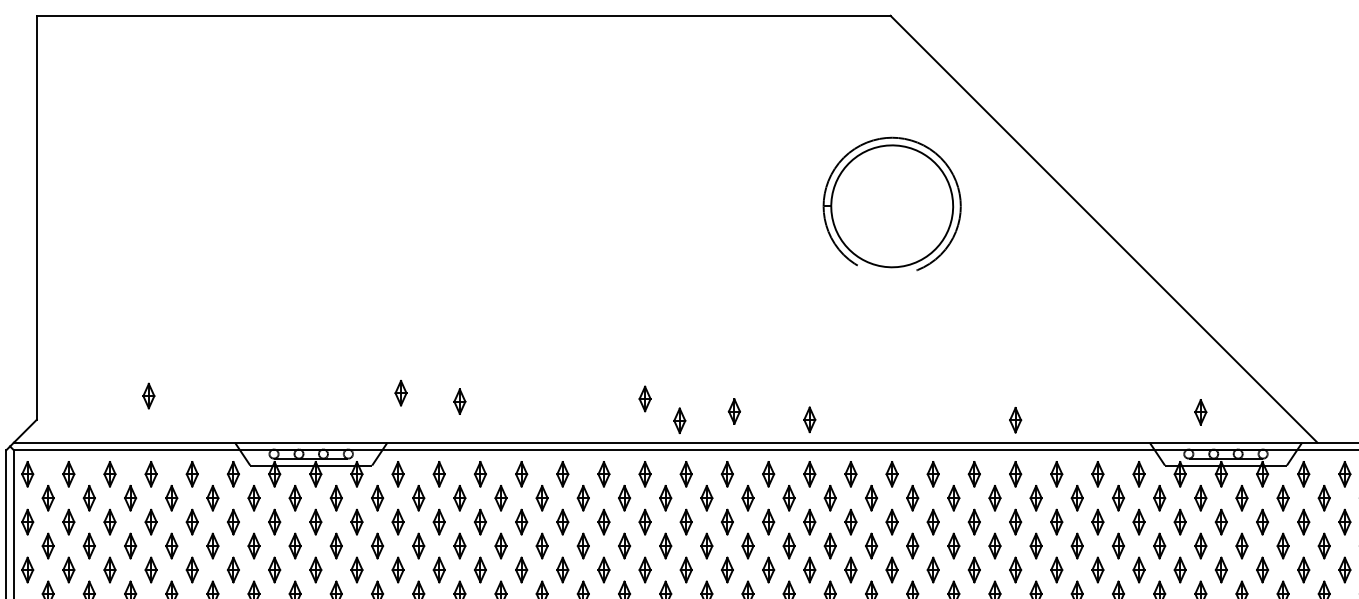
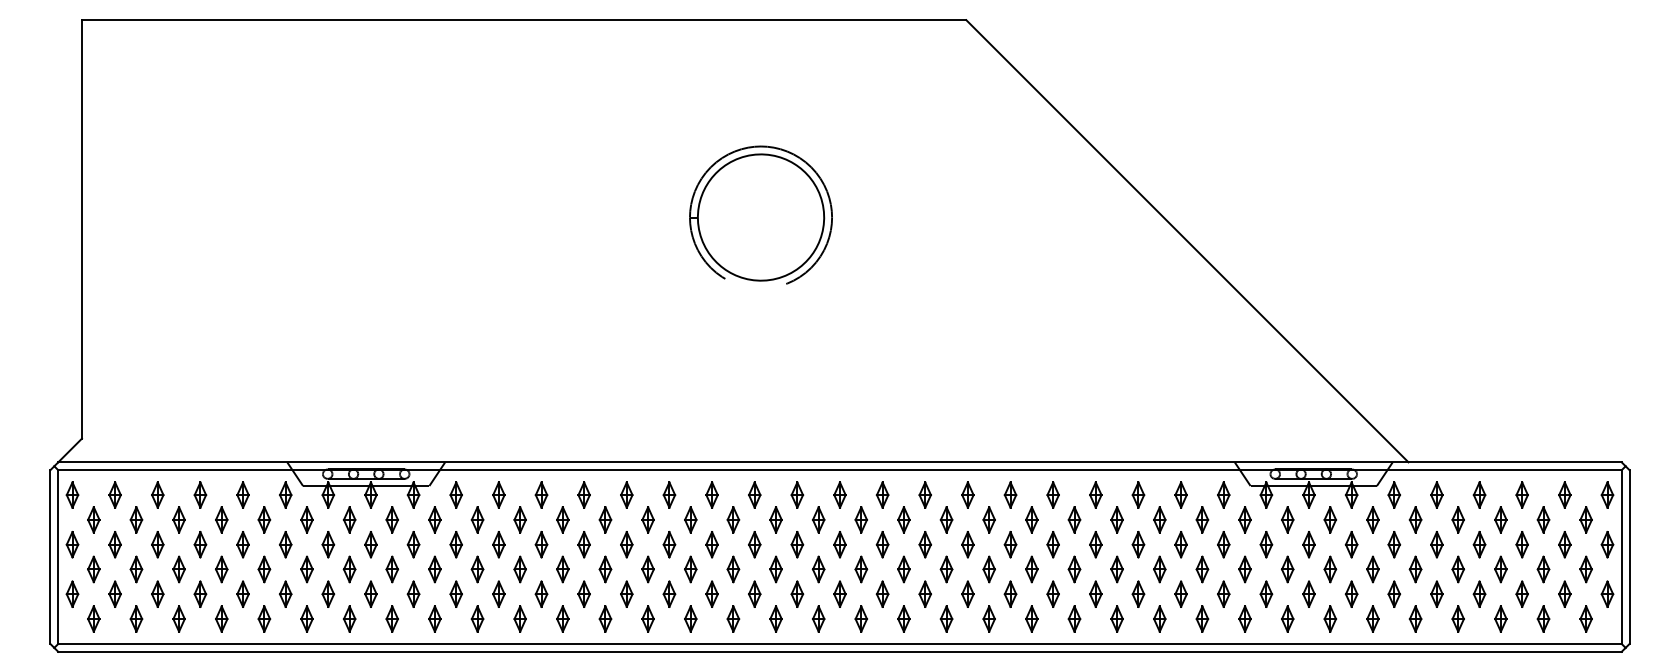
part: (891, 203) -> (760, 214), moved
part: (400, 392) -> (458, 410), removed
part: (148, 395) -> (197, 413), removed
part: (644, 398) -> (711, 416), removed
part: (459, 401) -> (519, 419), removed
part: (734, 410) -> (804, 429), removed
part: (1200, 411) -> (1287, 430), removed
part: (809, 419) -> (882, 438), removed
part: (1015, 419) -> (1095, 438), removed
part: (679, 420) -> (747, 439), removed

